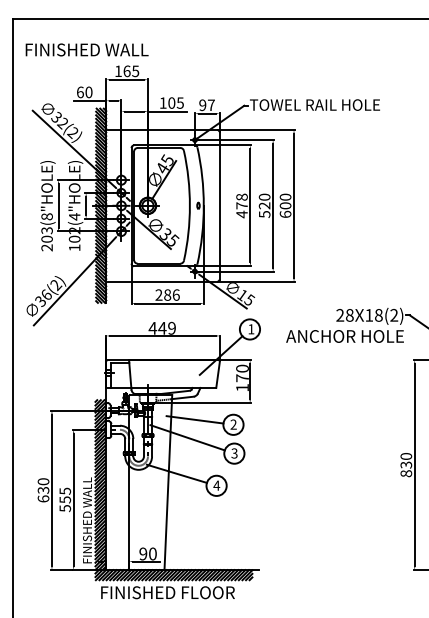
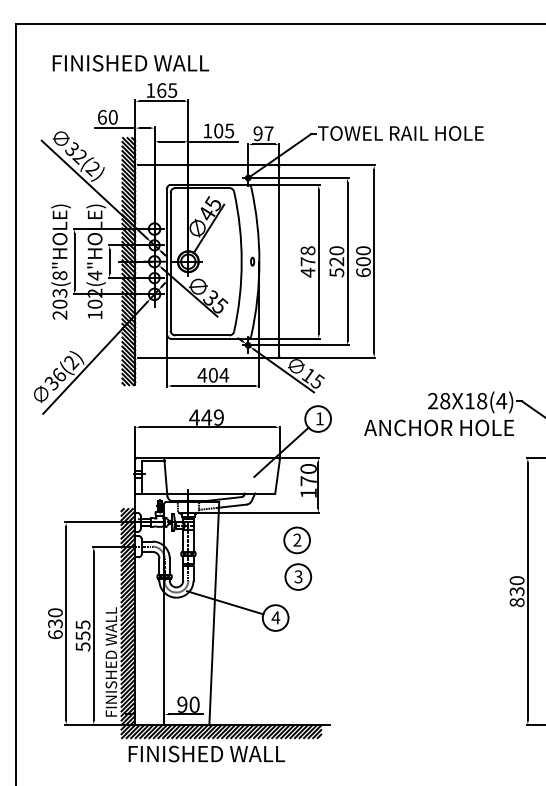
text: (86, 50) -> (130, 63), moved
text: (167, 294) -> (213, 374), 286 -> 404
text: (394, 314) -> (501, 400), 28X18(2) -> 28X18(4)
line: (195, 419) -> (248, 533), removed
line: (187, 437) -> (238, 556), removed
text: (207, 592) -> (264, 753), FINISHED FLOOR -> FINISHED WALL

